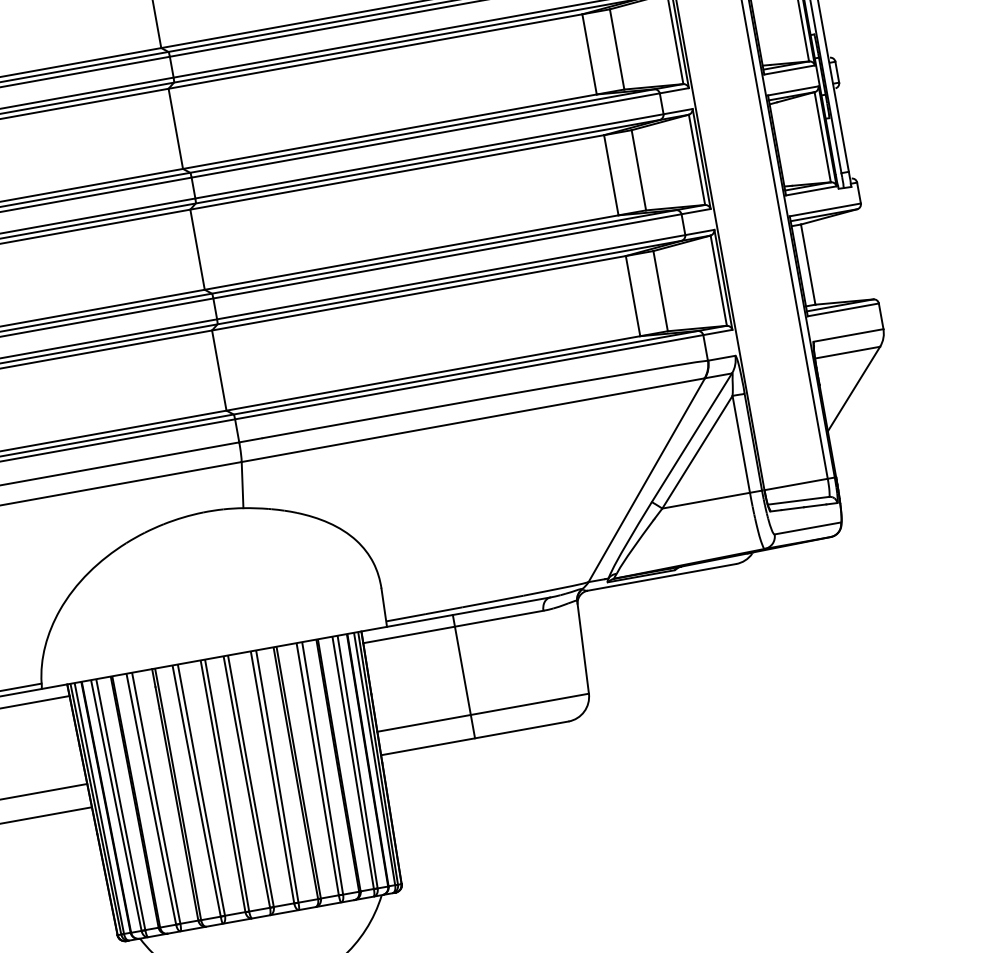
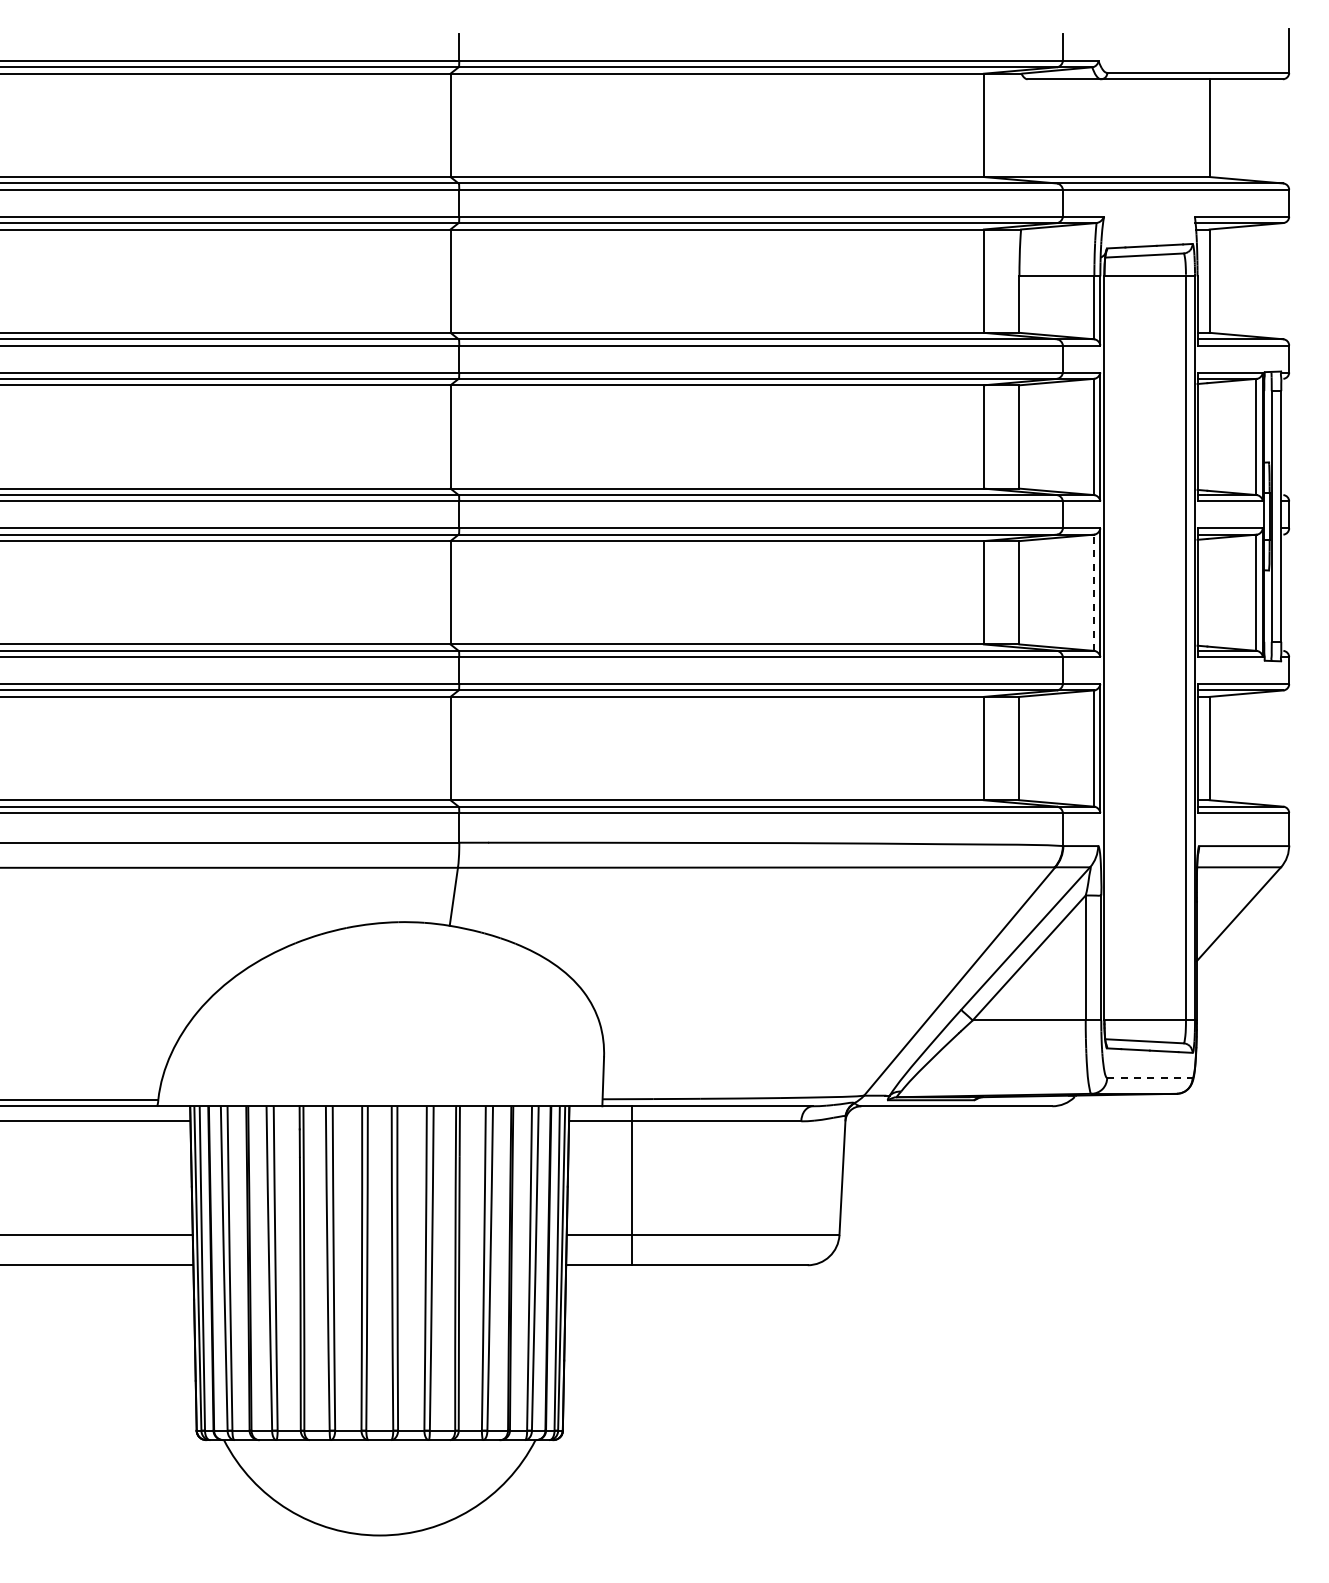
line: (697, 159) -> (1094, 592), solid -> dashed
line: (807, 528) -> (1149, 1077), solid -> dashed
line: (464, 676) -> (632, 1185), moved

